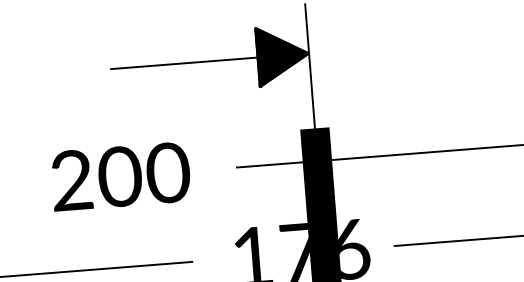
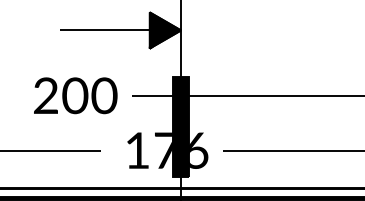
text: (120, 176) -> (75, 95), moved

